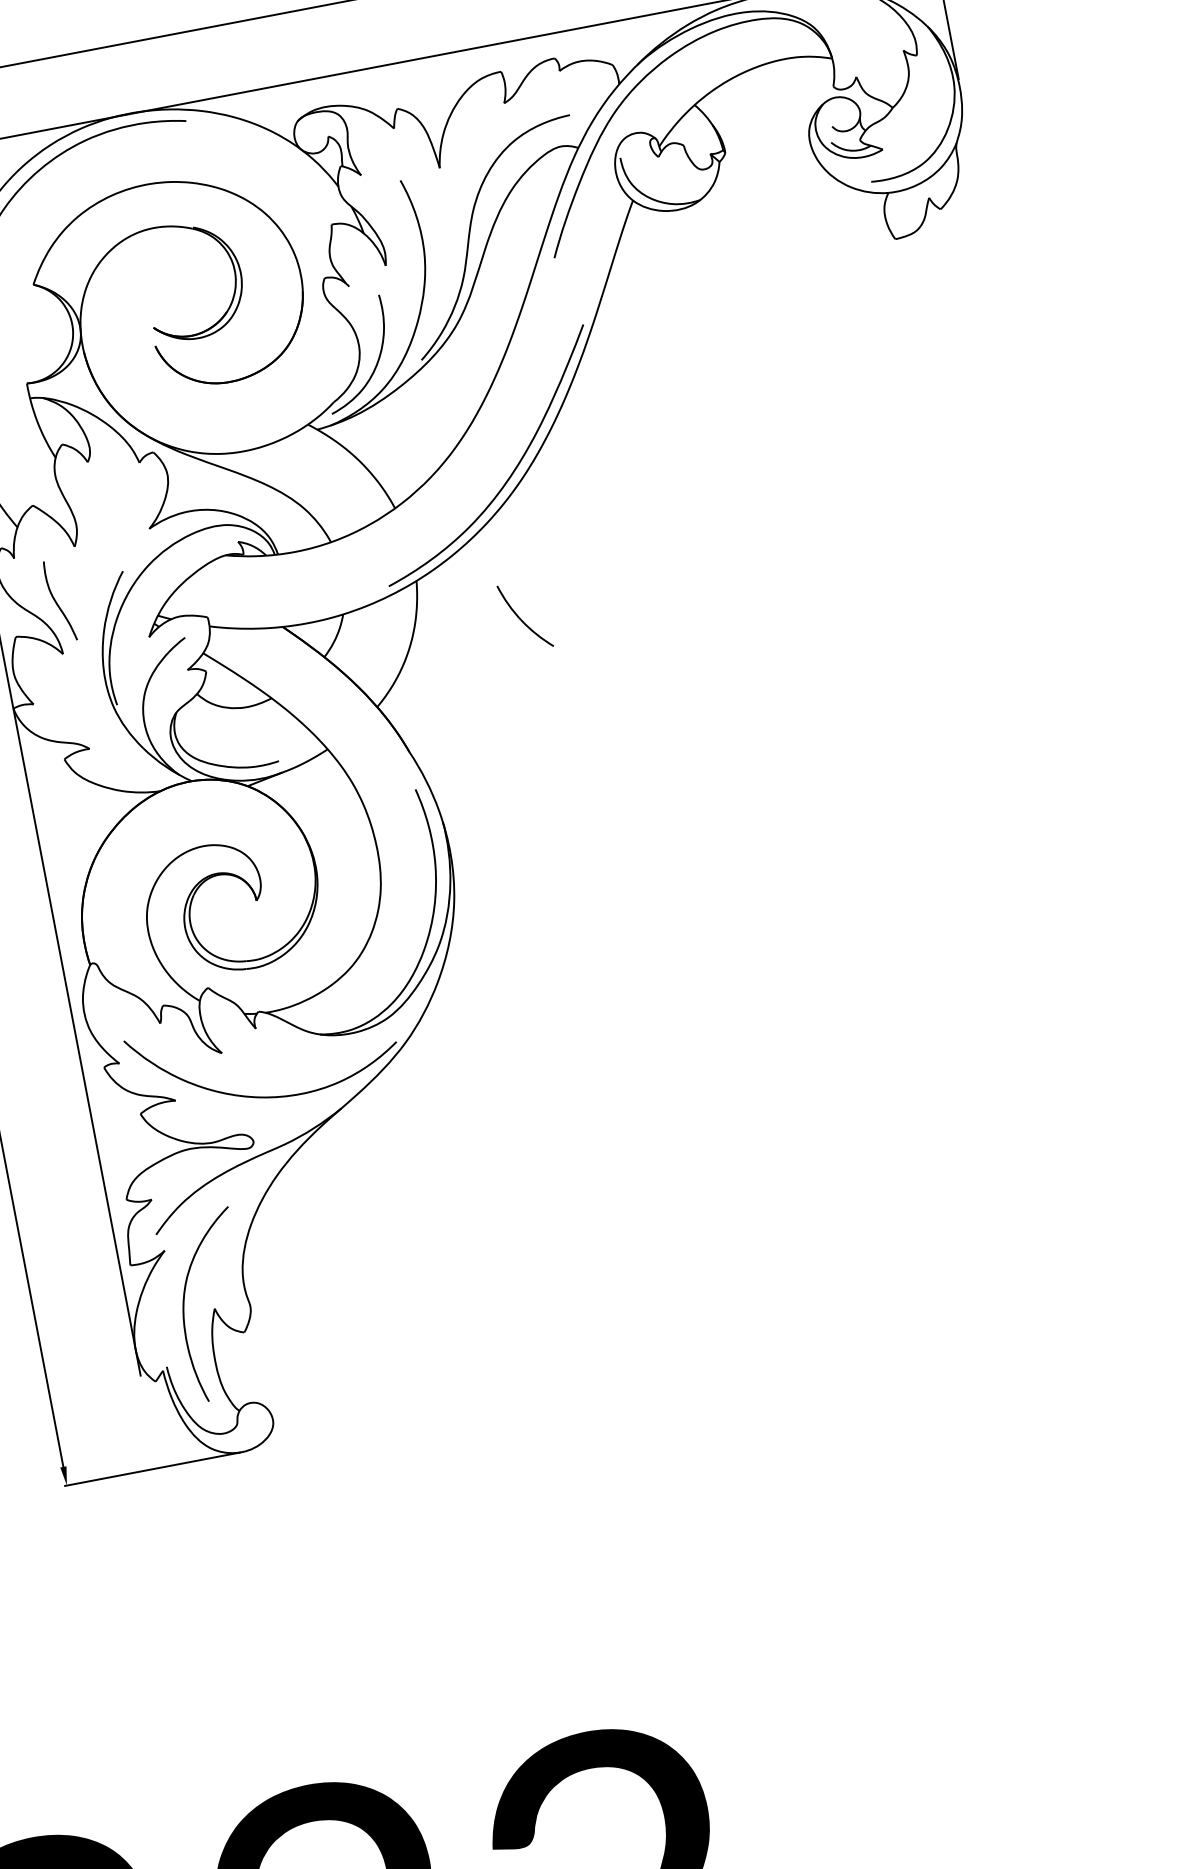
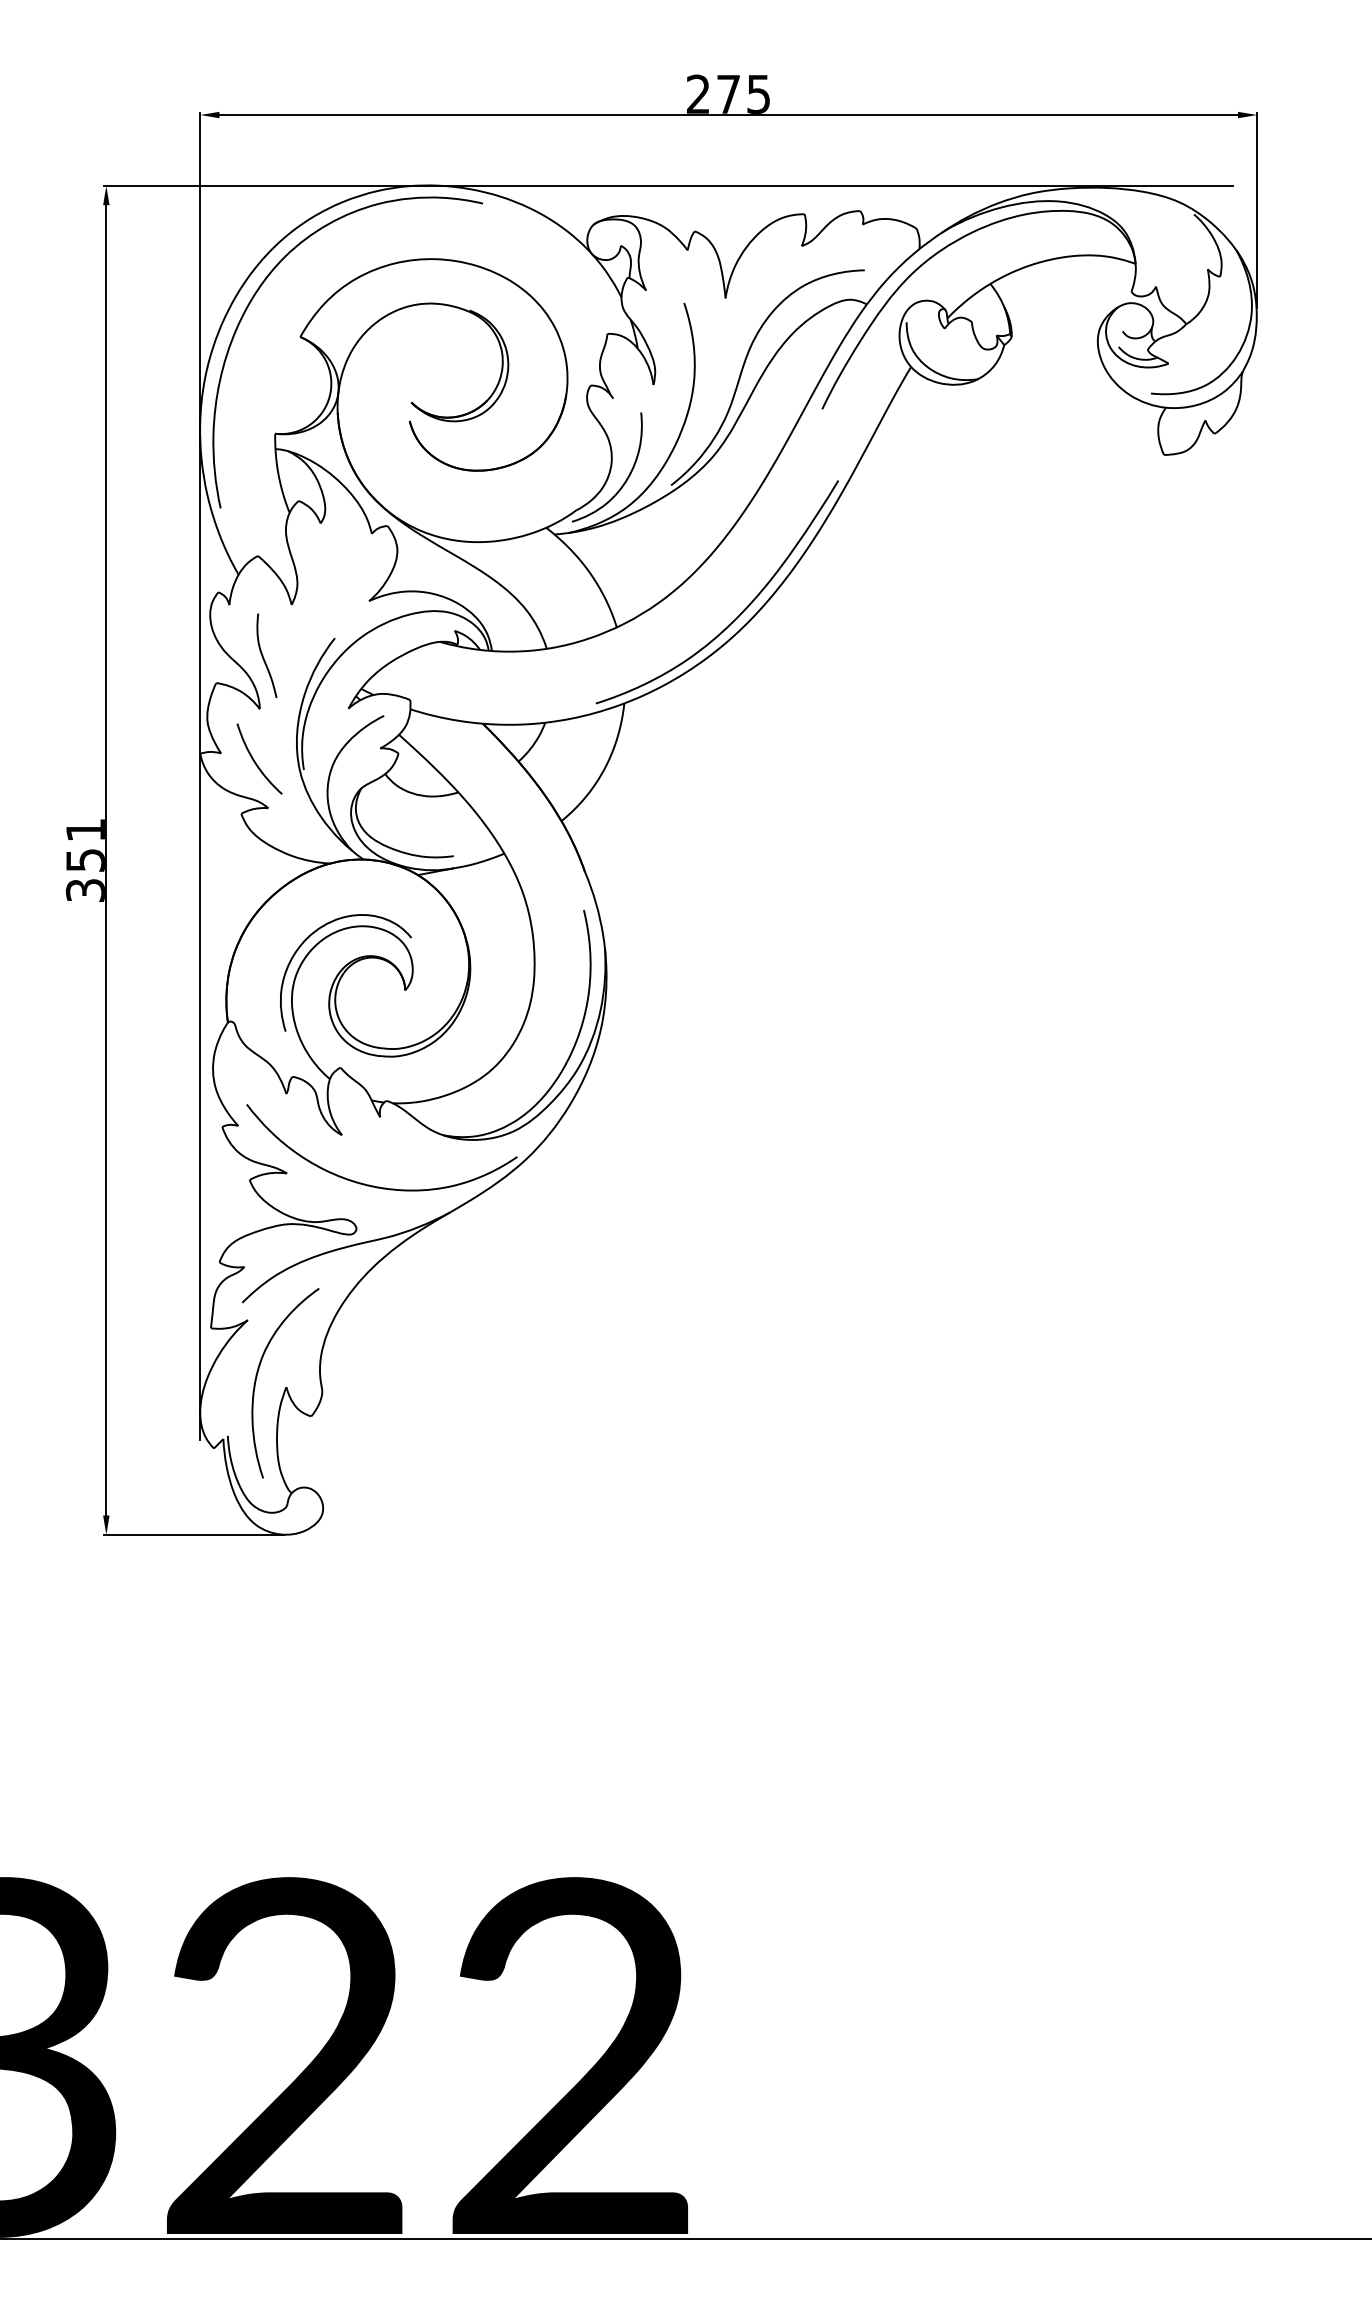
curve: (521, 619) -> (255, 761), moved
curve: (157, 863) -> (313, 934), added

